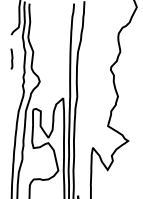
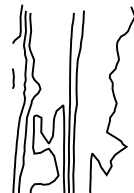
line: (11, 58) -> (12, 78), moved

